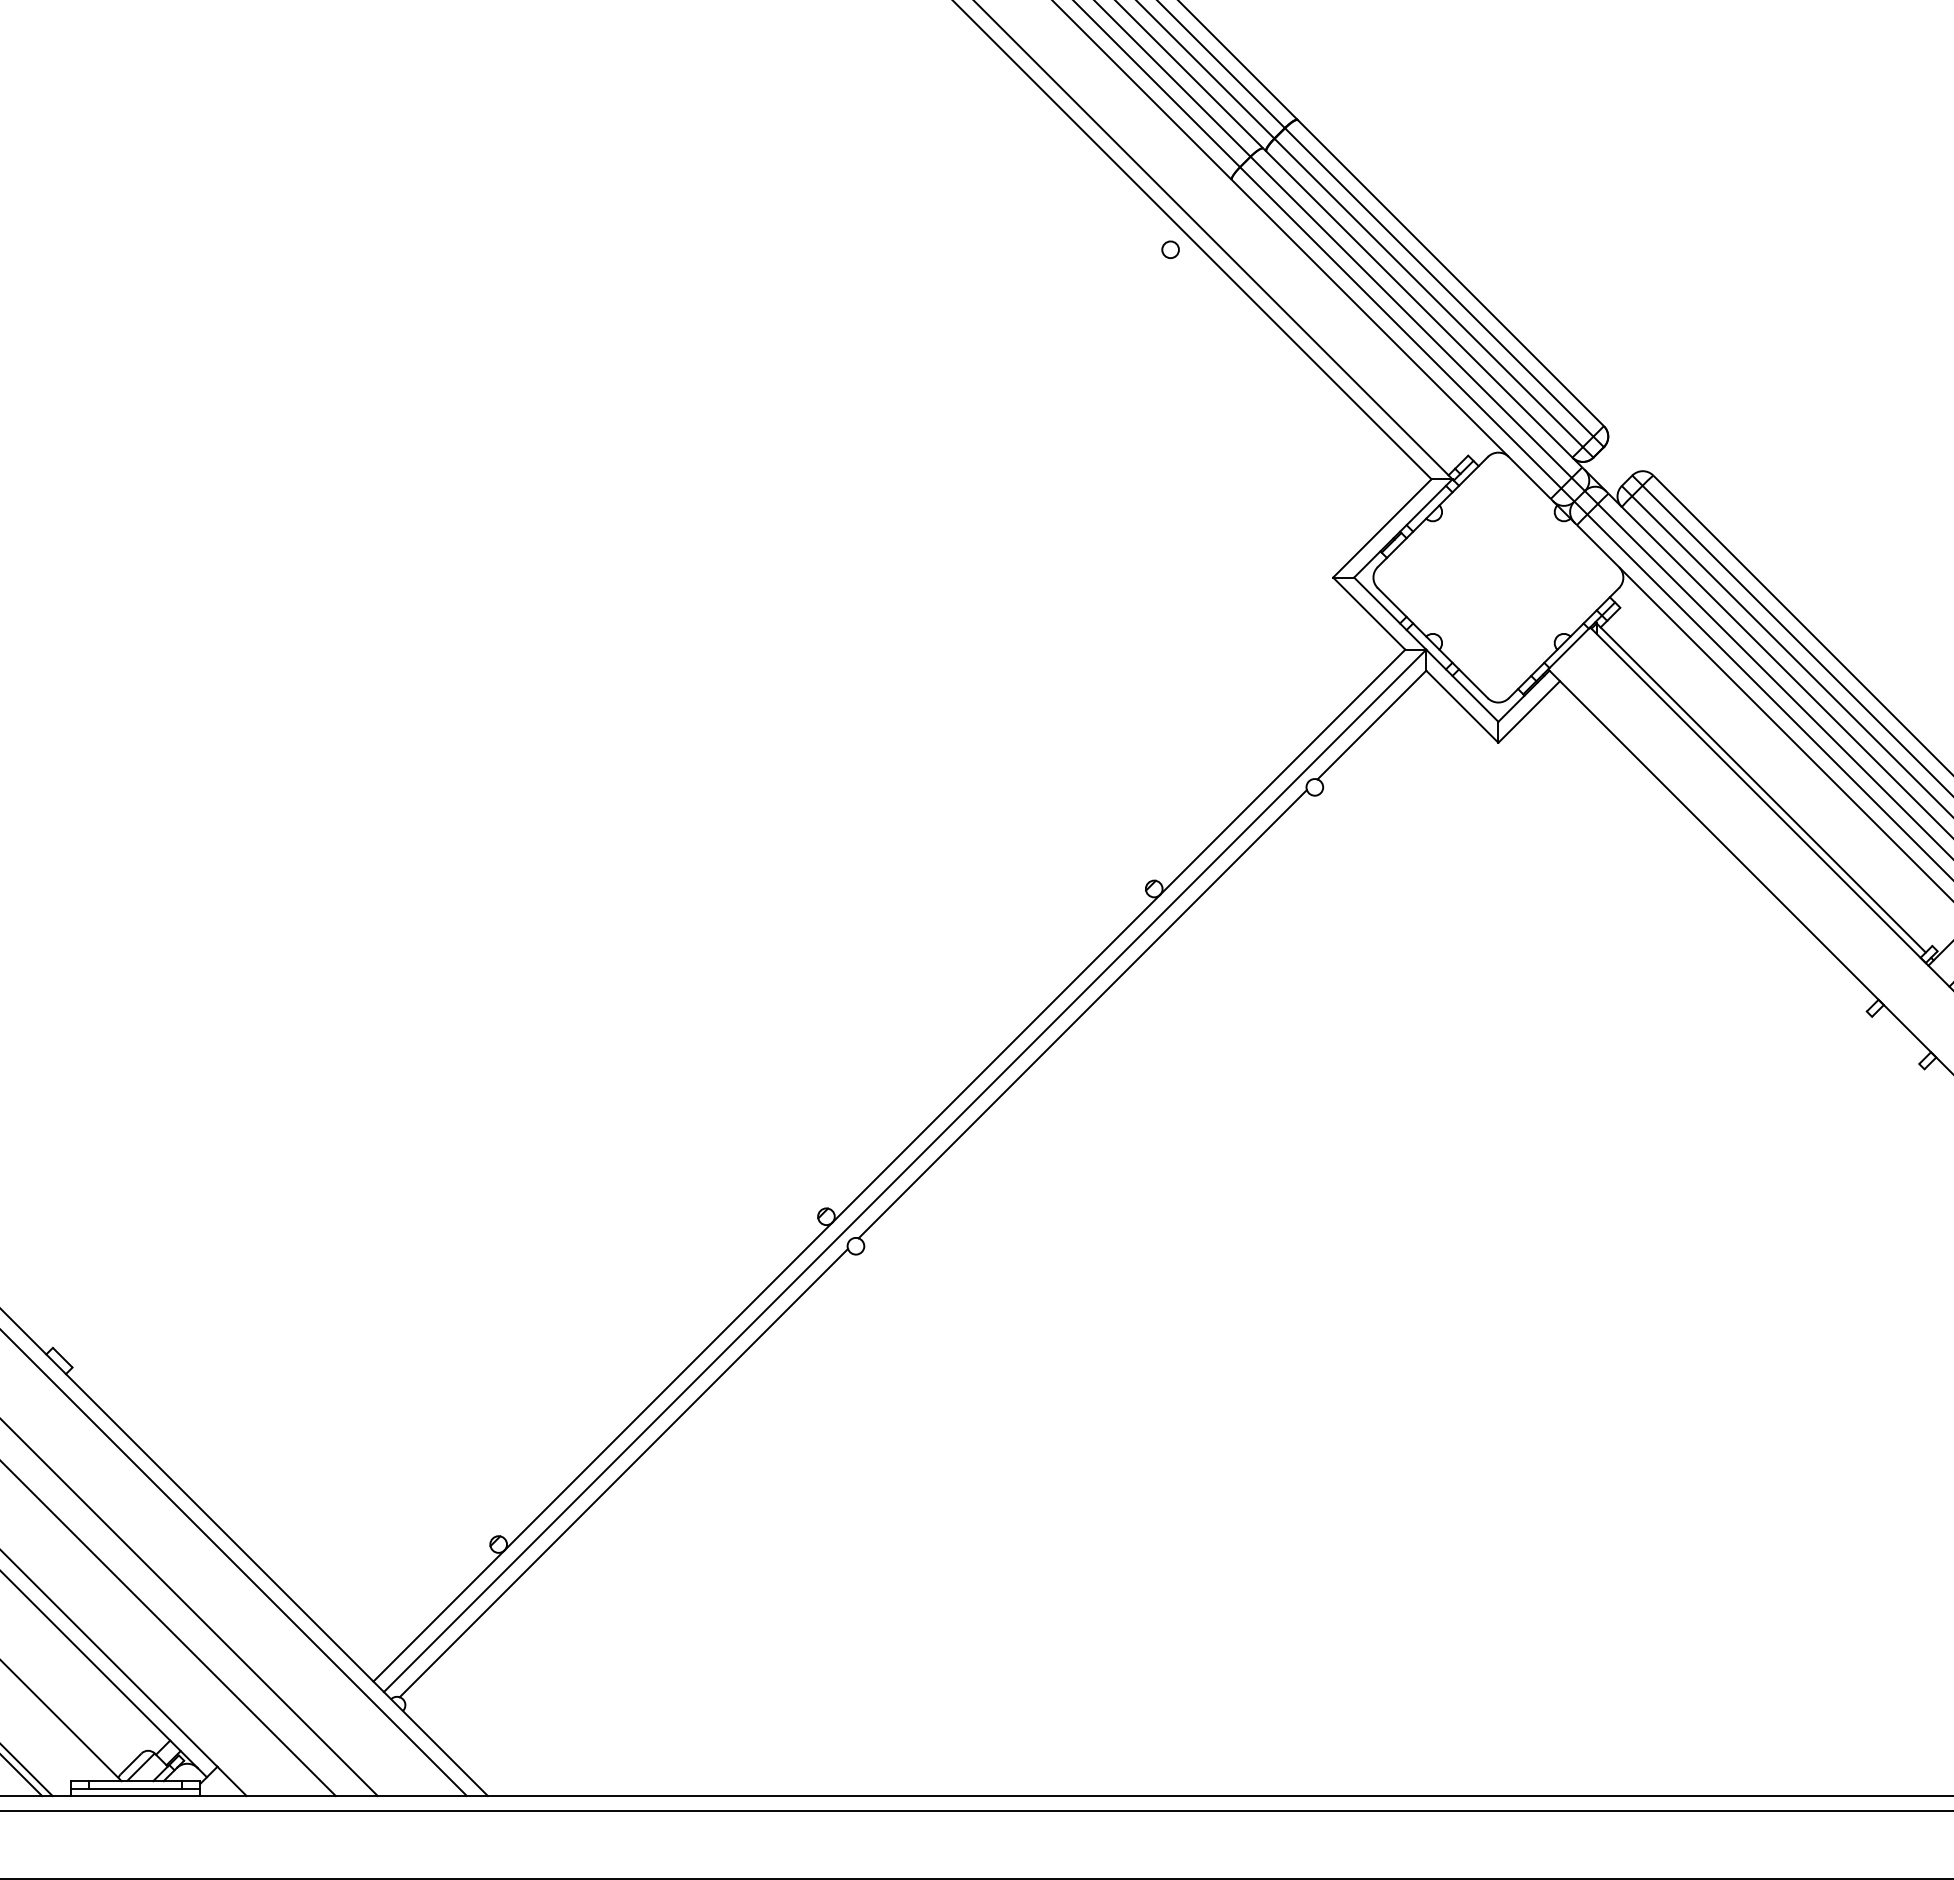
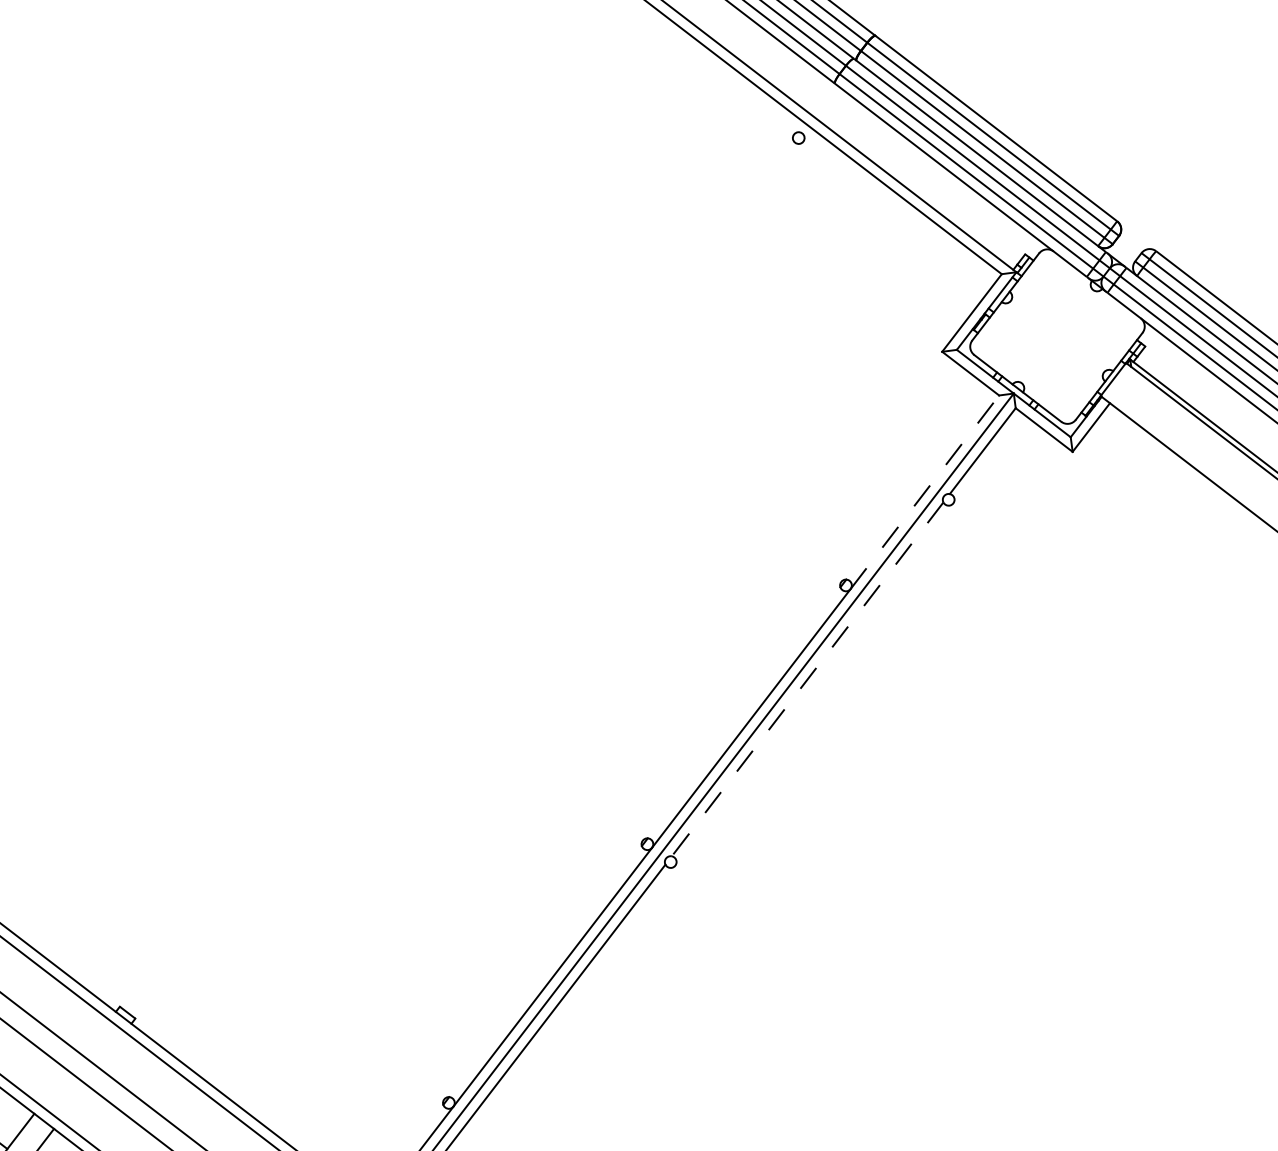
line: (1283, 771) -> (925, 491), solid -> dashed
line: (1082, 1014) -> (807, 679), solid -> dashed

